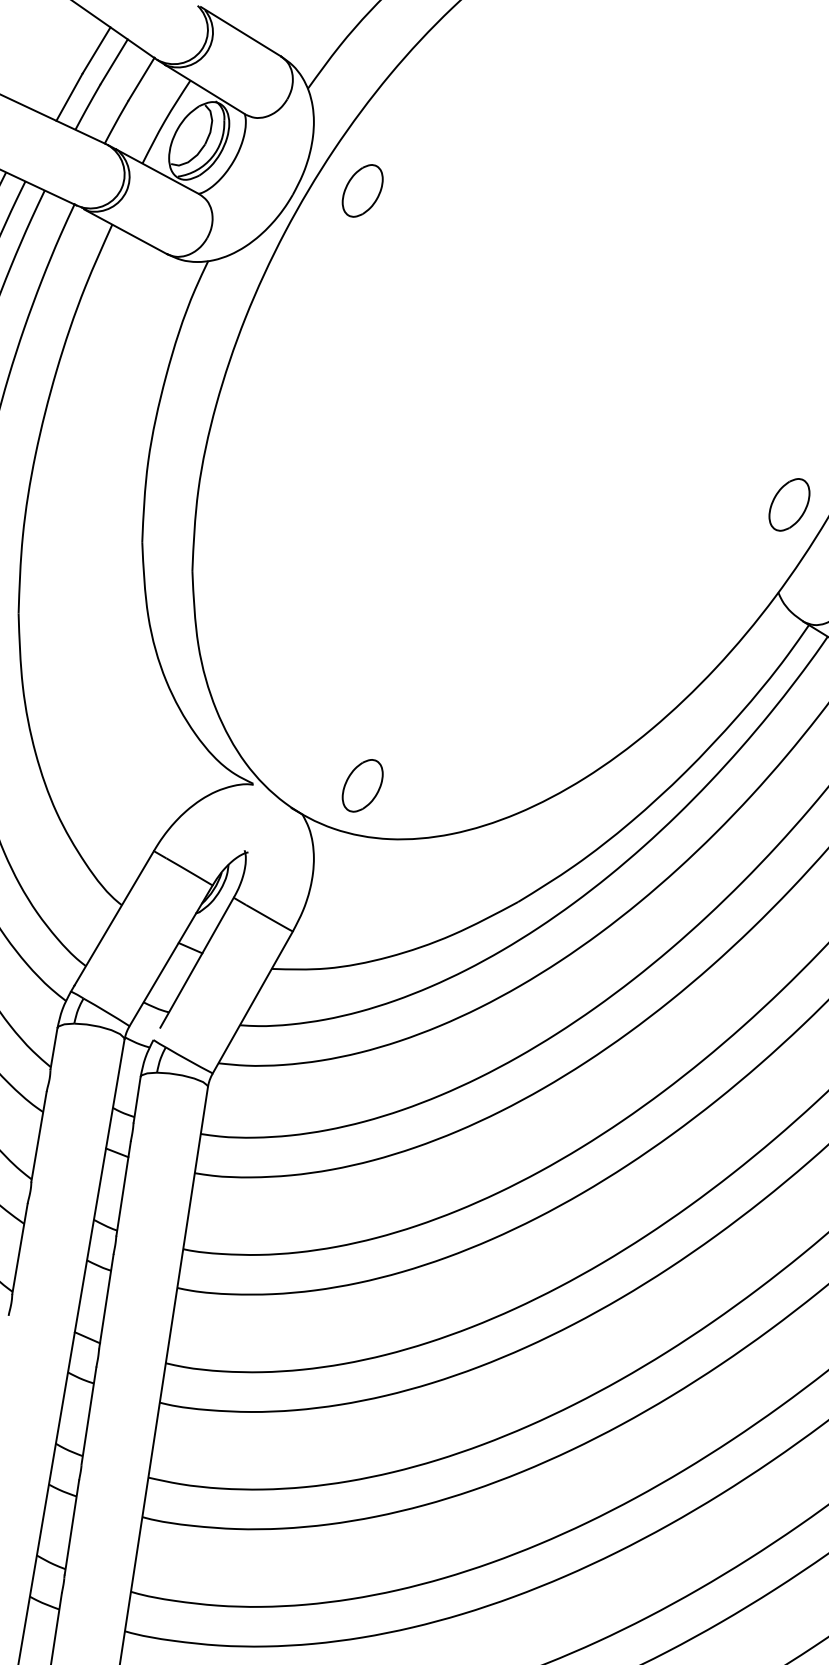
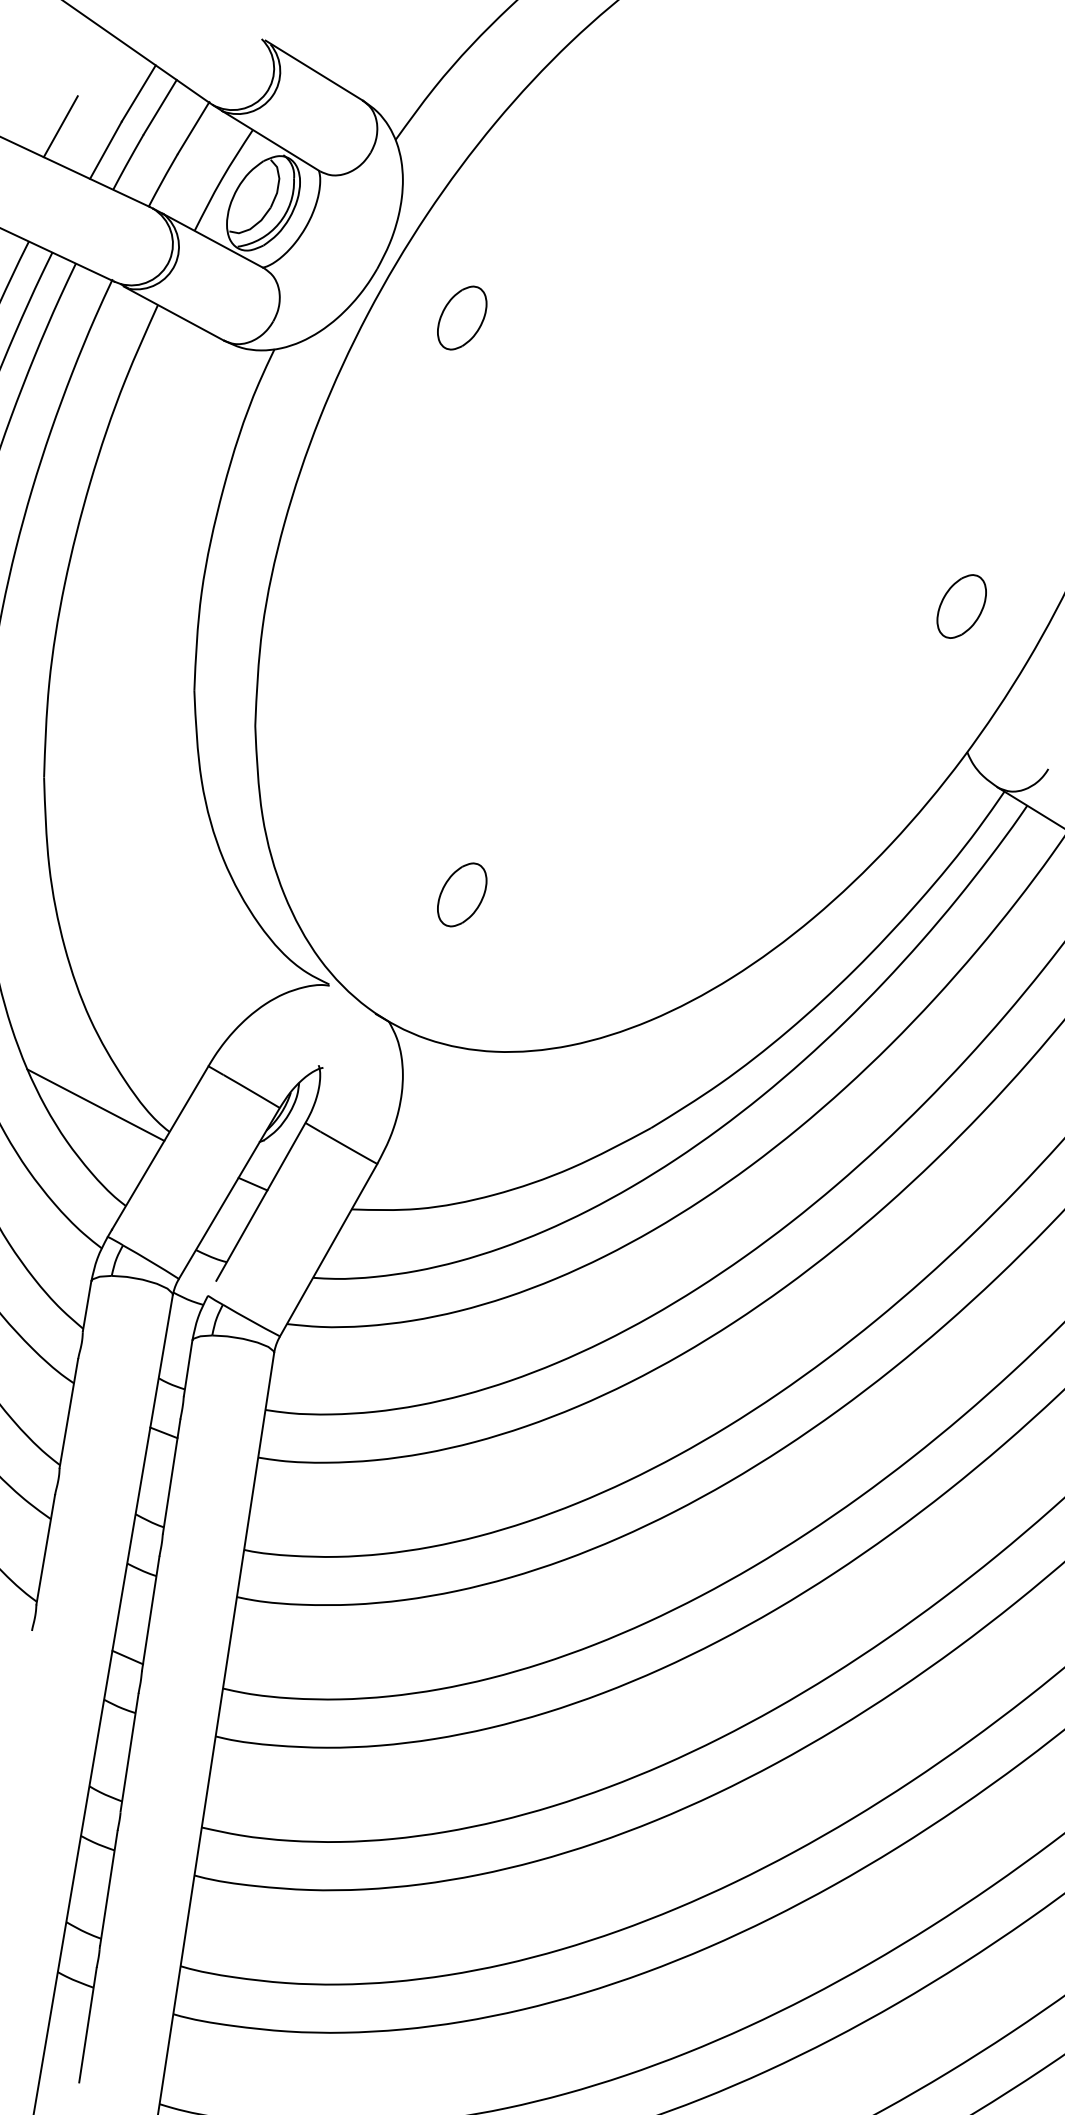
line: (32, 77) -> (60, 126), added
part: (362, 190) -> (462, 317), moved
part: (789, 504) -> (961, 606), moved
part: (362, 785) -> (462, 894), moved
line: (60, 882) -> (95, 1104), added

